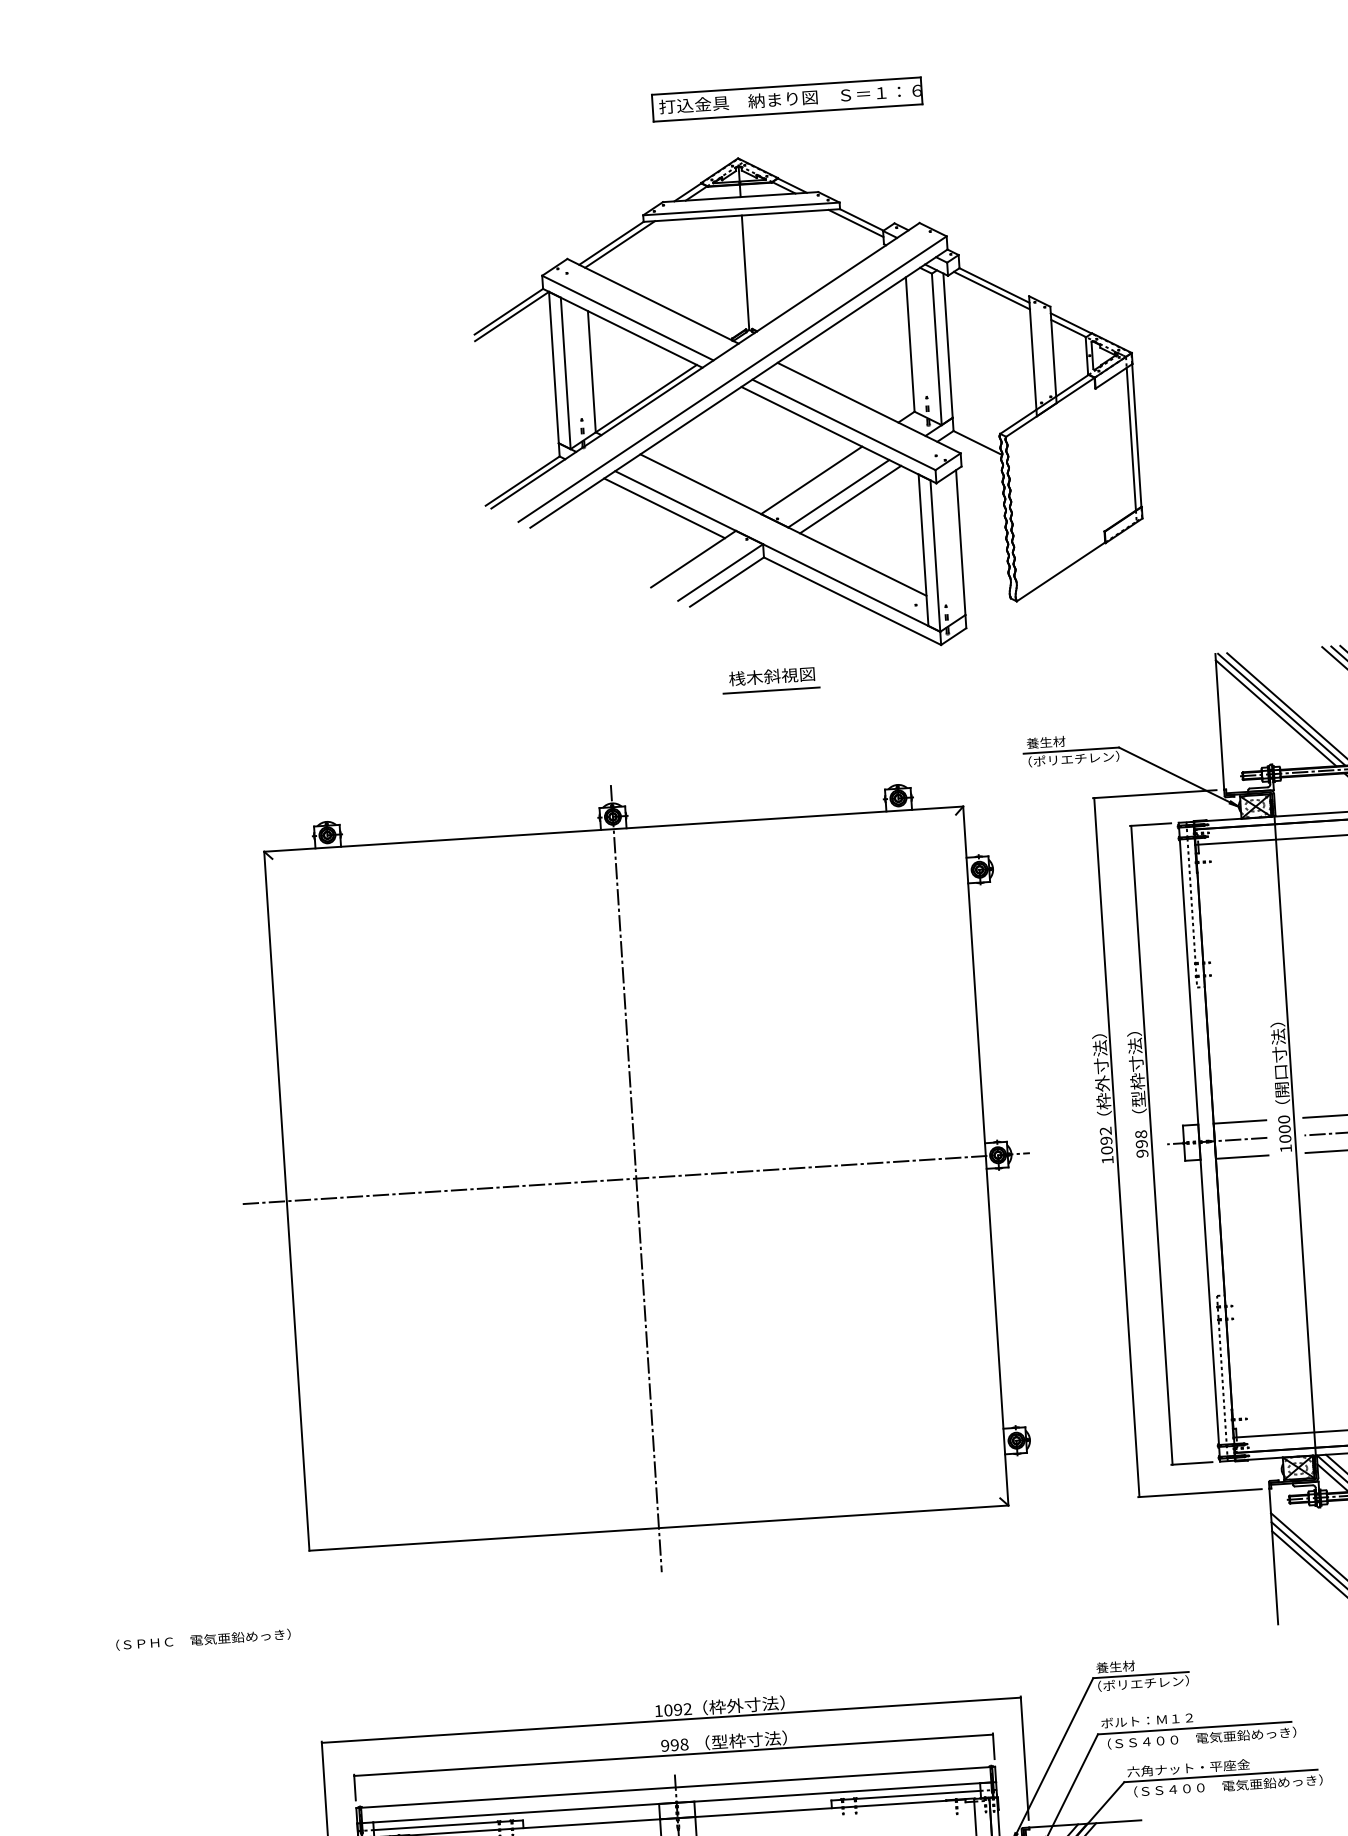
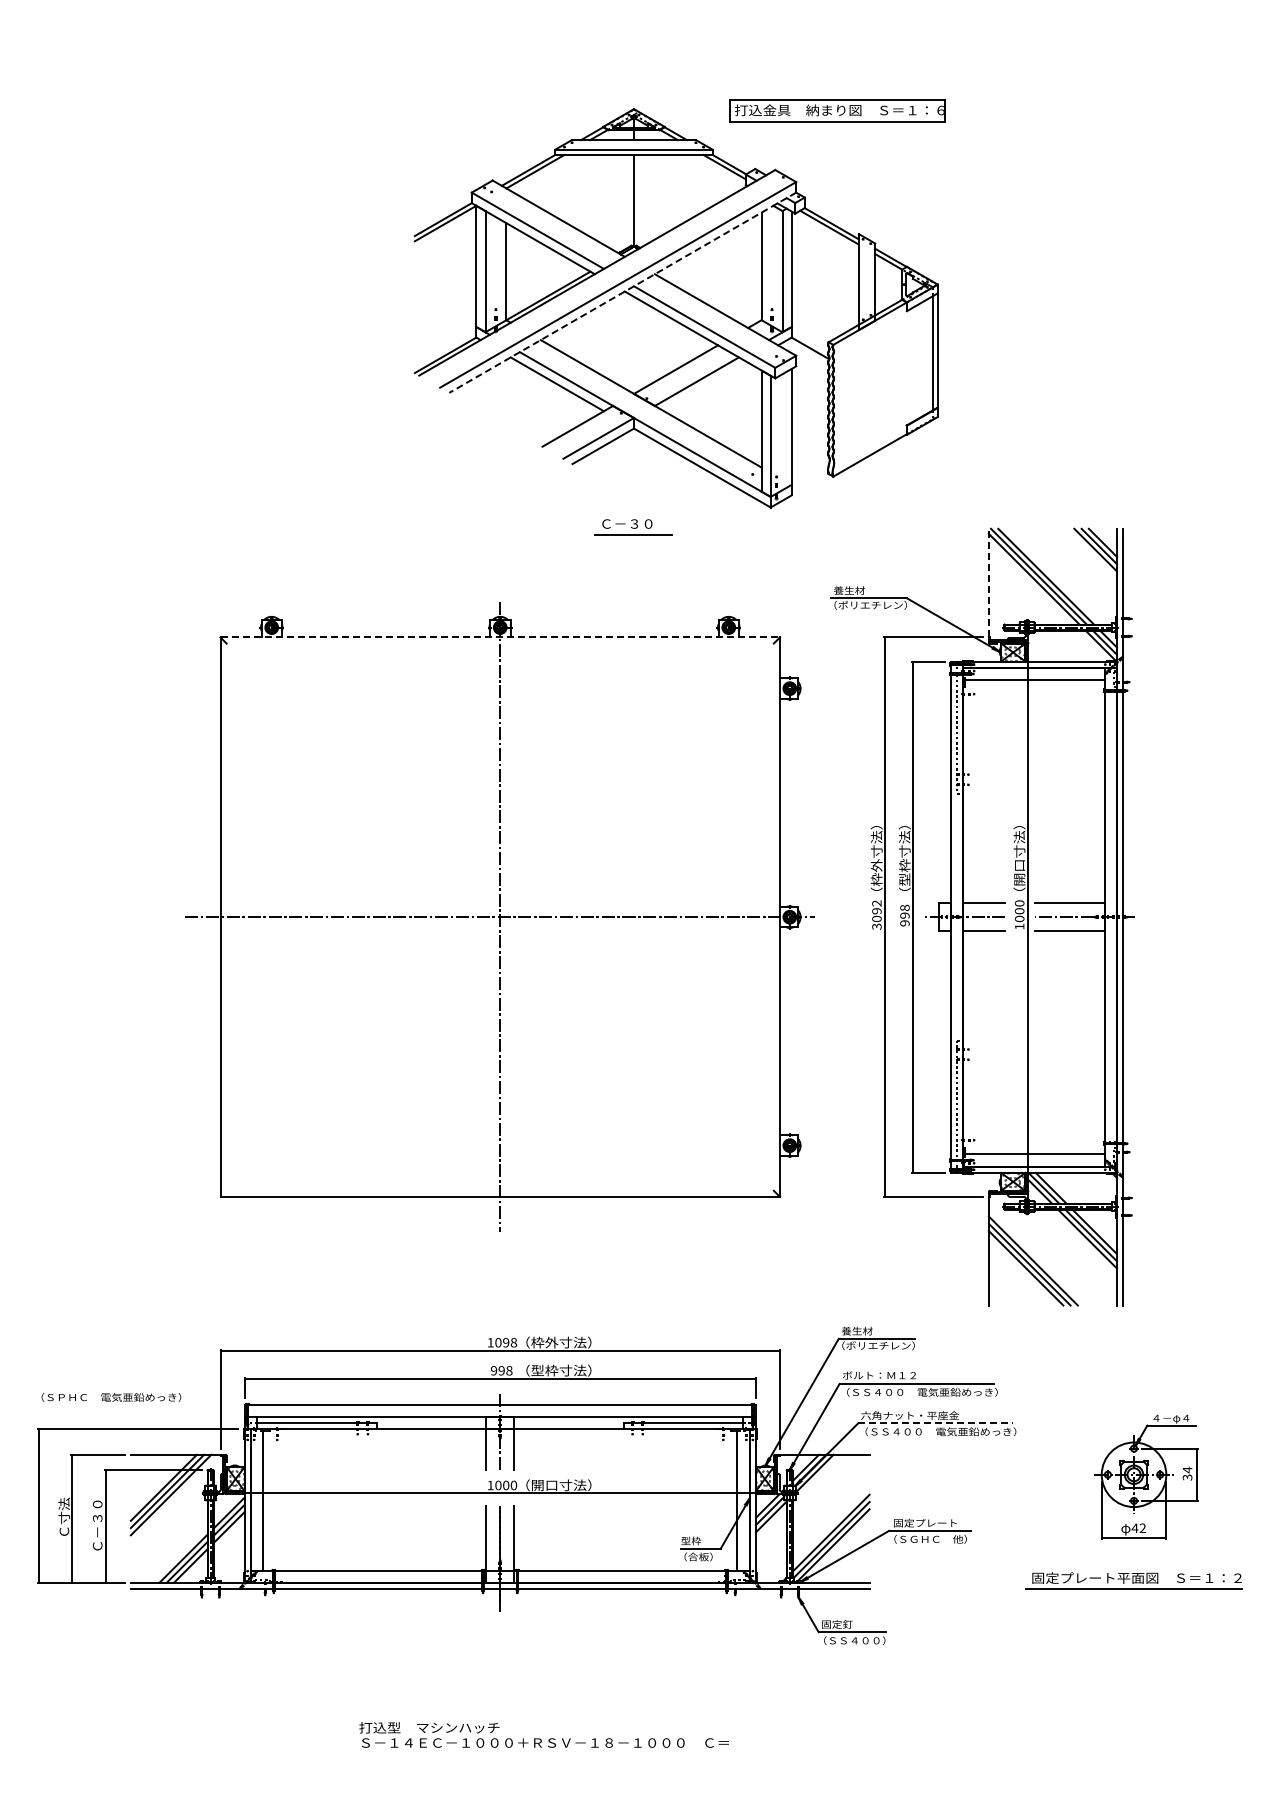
part: (787, 99) -> (837, 110), moved
line: (738, 389) -> (622, 293), solid -> dashed
line: (851, 498) -> (706, 386), removed
text: (772, 675) -> (634, 523), 桟木斜視図 -> Ｃ－３０
line: (1219, 721) -> (988, 582), solid -> dashed
line: (614, 829) -> (500, 637), solid -> dashed
text: (1107, 1159) -> (876, 926), 1092 -> 3092
text: (203, 1639) -> (111, 1397), moved
text: (687, 1708) -> (513, 1342), 1092 -> 1098
line: (1220, 1776) -> (935, 1423), solid -> dashed

